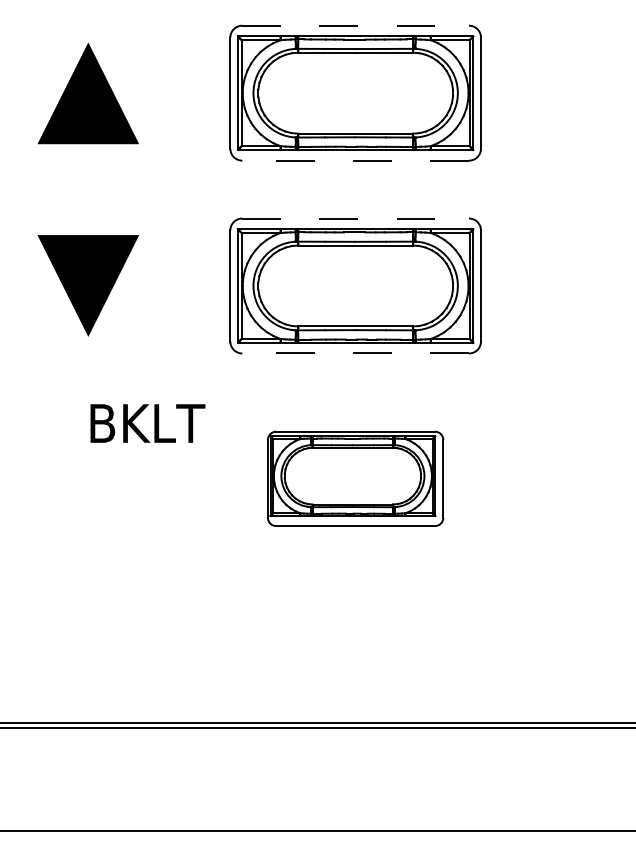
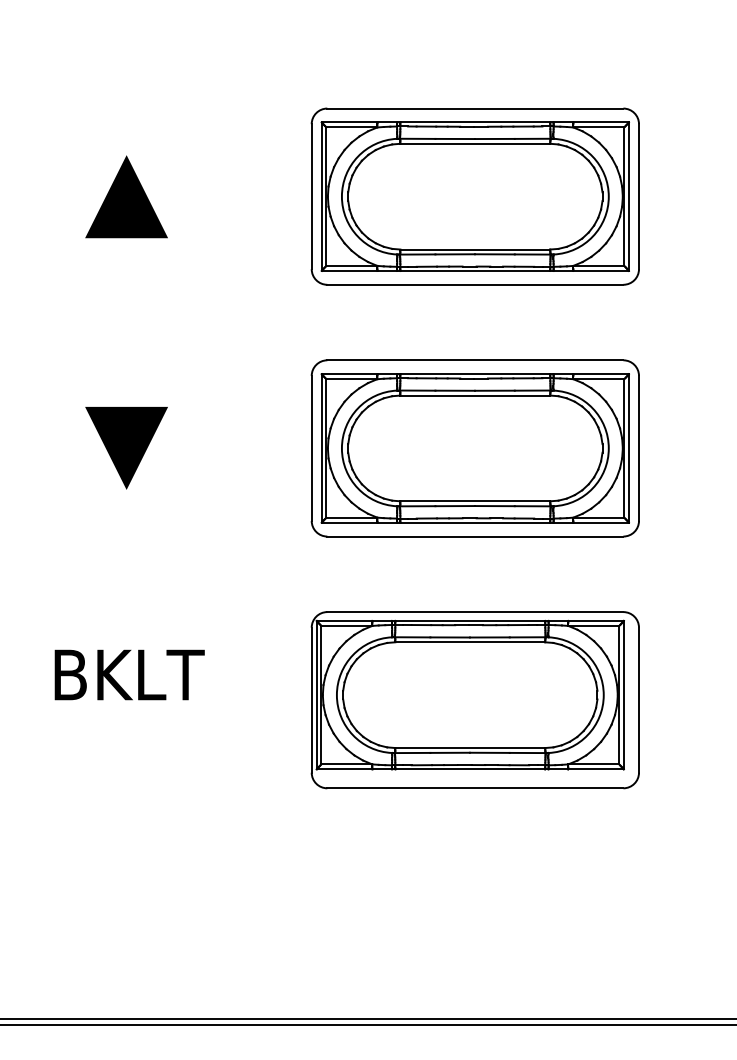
line: (356, 25) -> (476, 108), dashed -> solid
part: (88, 92) -> (126, 195), size x0.62
line: (355, 160) -> (475, 284), dashed -> solid
line: (356, 218) -> (476, 360), dashed -> solid
part: (88, 285) -> (126, 447), size x0.62
line: (355, 353) -> (475, 536), dashed -> solid
text: (147, 423) -> (129, 674), moved
part: (355, 478) -> (475, 699), size x1.43

